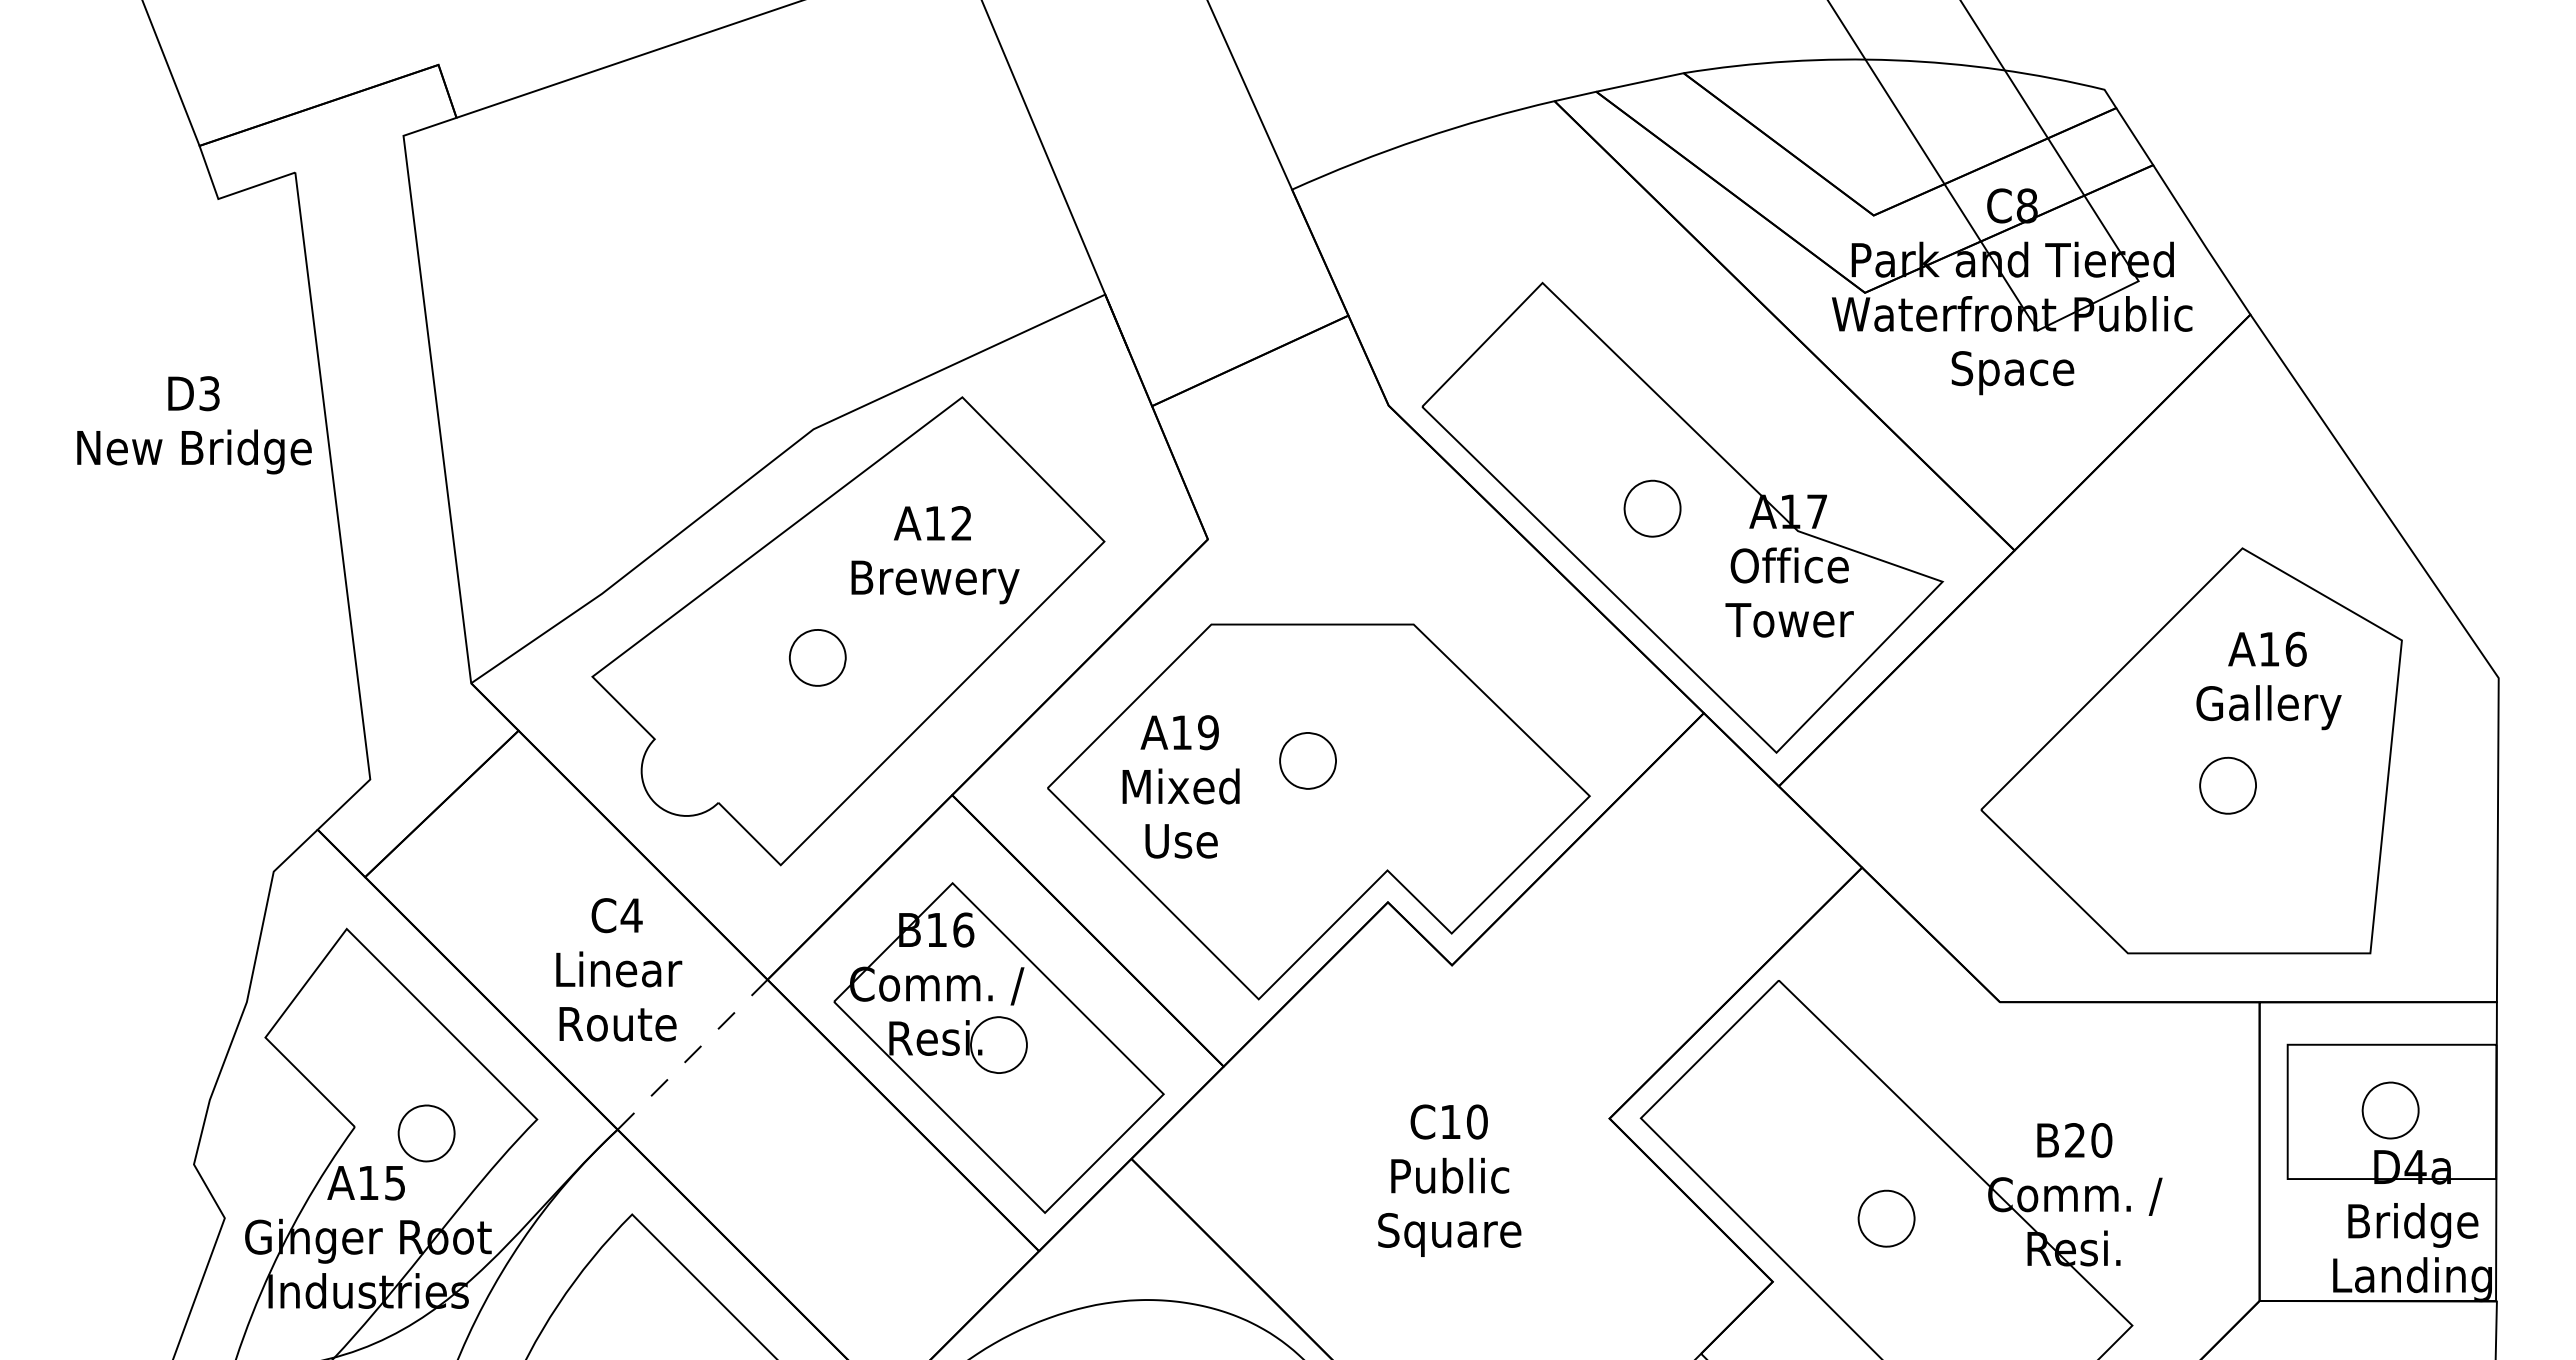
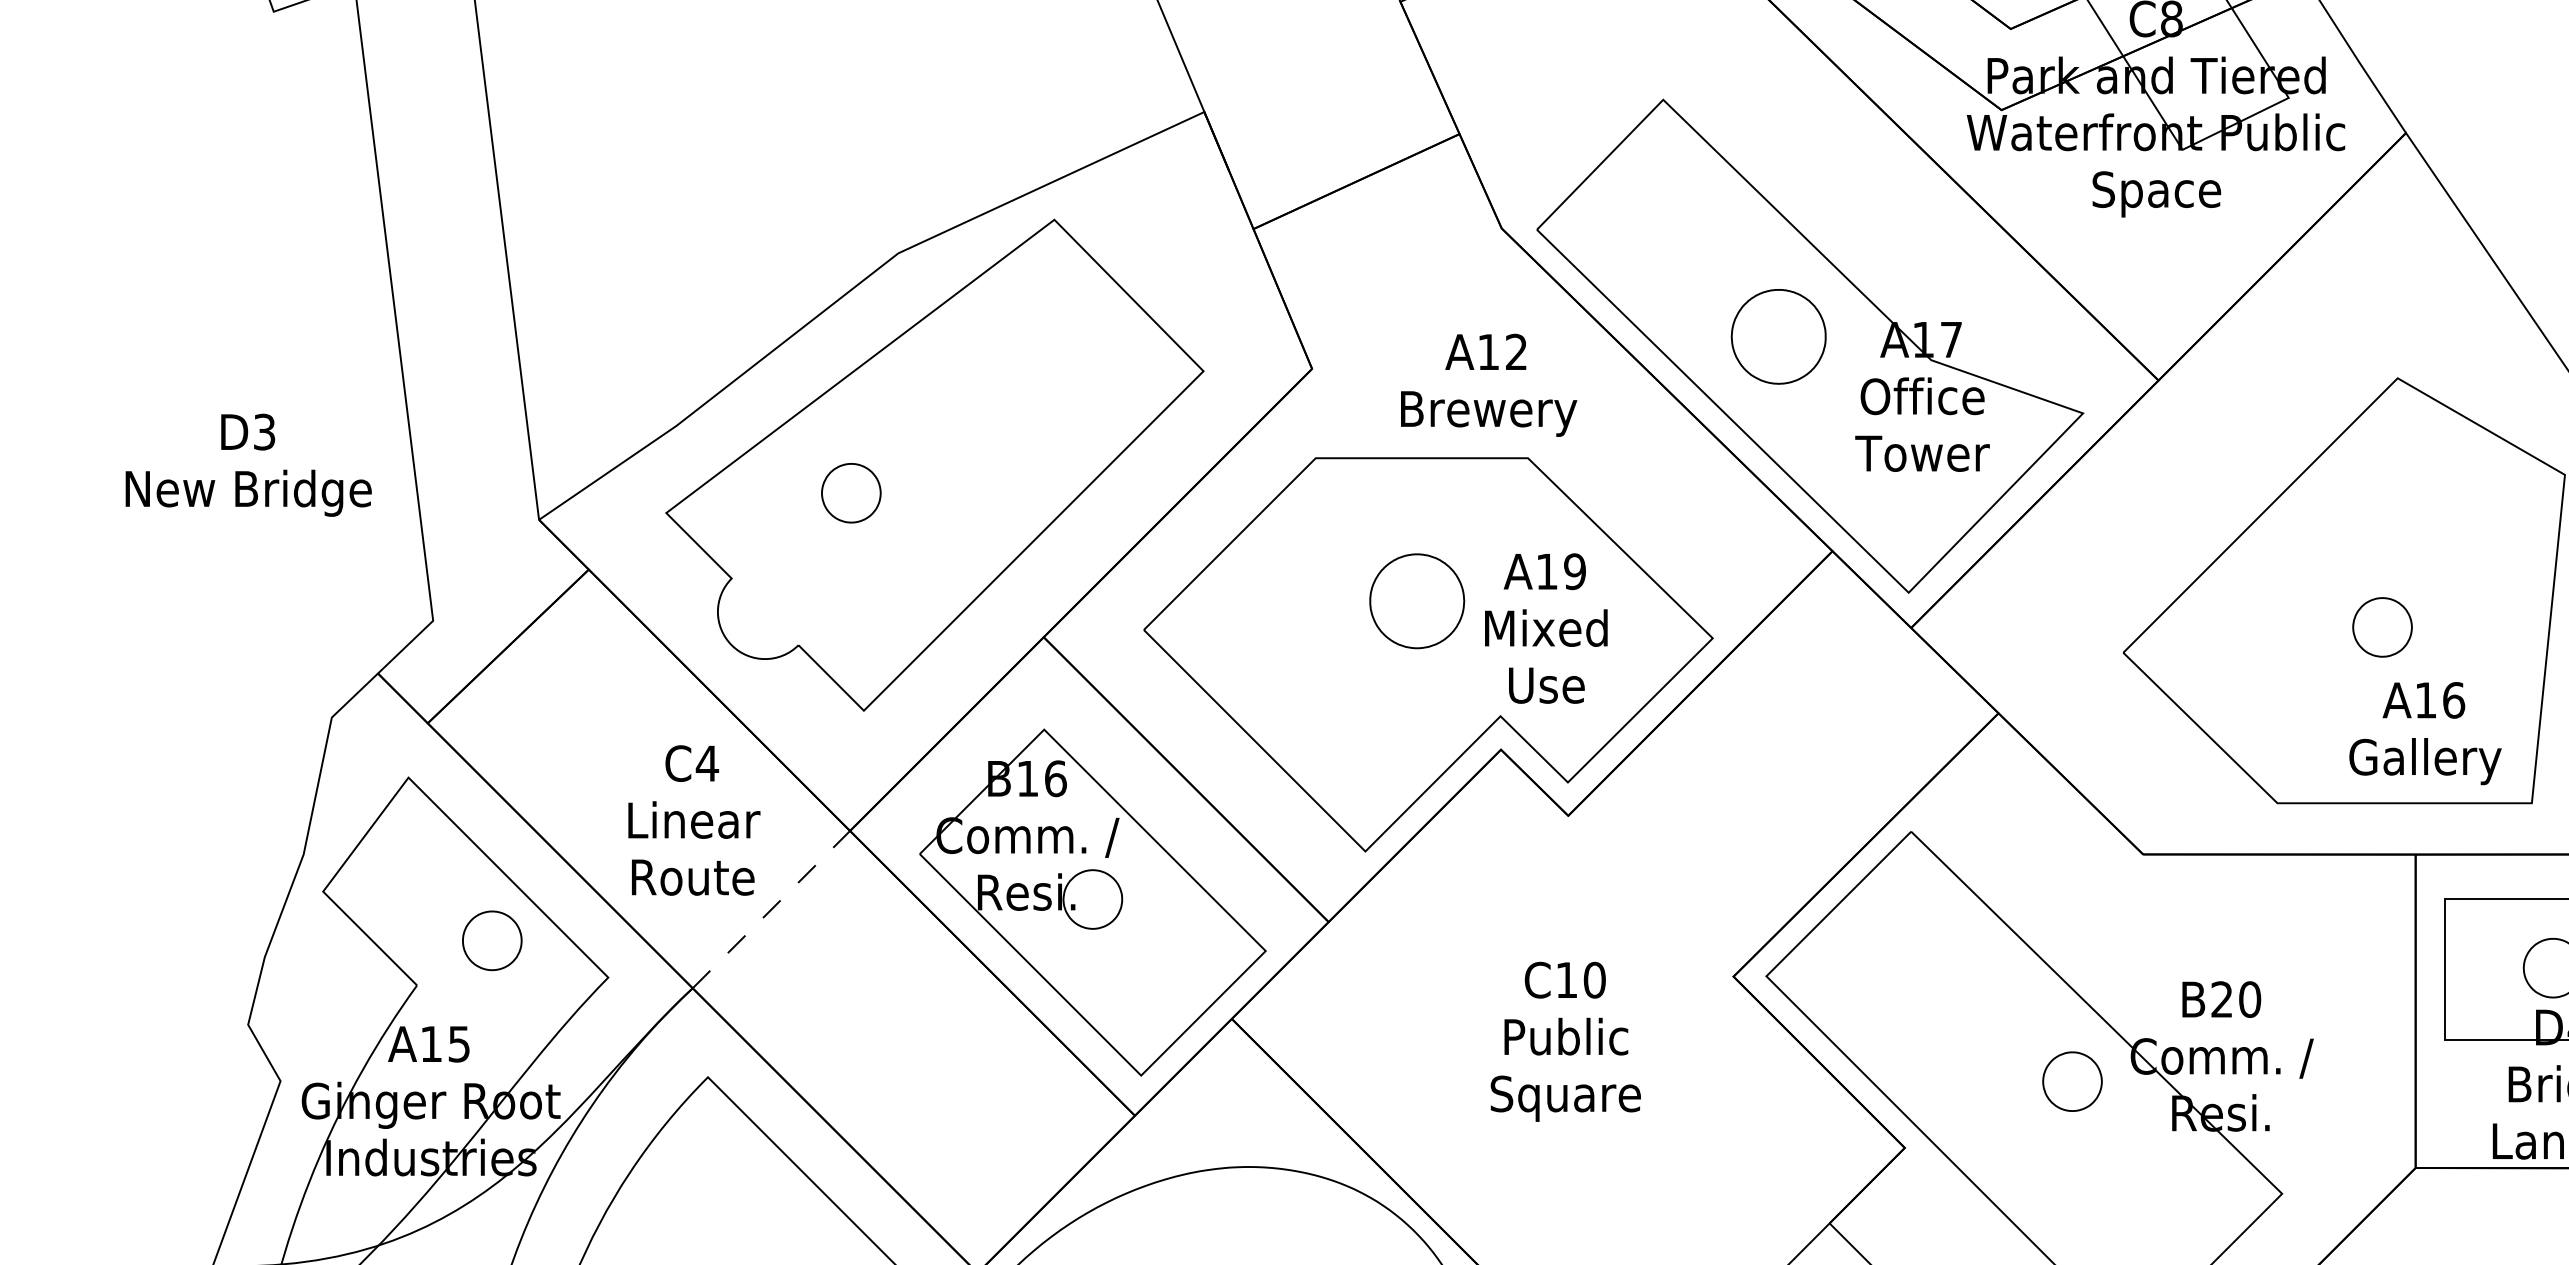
text: (194, 425) -> (248, 465), moved
part: (1652, 508) -> (1778, 336), size x1.6
text: (935, 555) -> (1488, 385), moved
part: (817, 657) -> (851, 492), moved
text: (2268, 680) -> (2424, 733), moved
part: (1307, 760) -> (1416, 600), size x1.6
text: (1180, 786) -> (1545, 628), moved
part: (426, 1133) -> (492, 940), moved
part: (1886, 1218) -> (2072, 1081), moved

